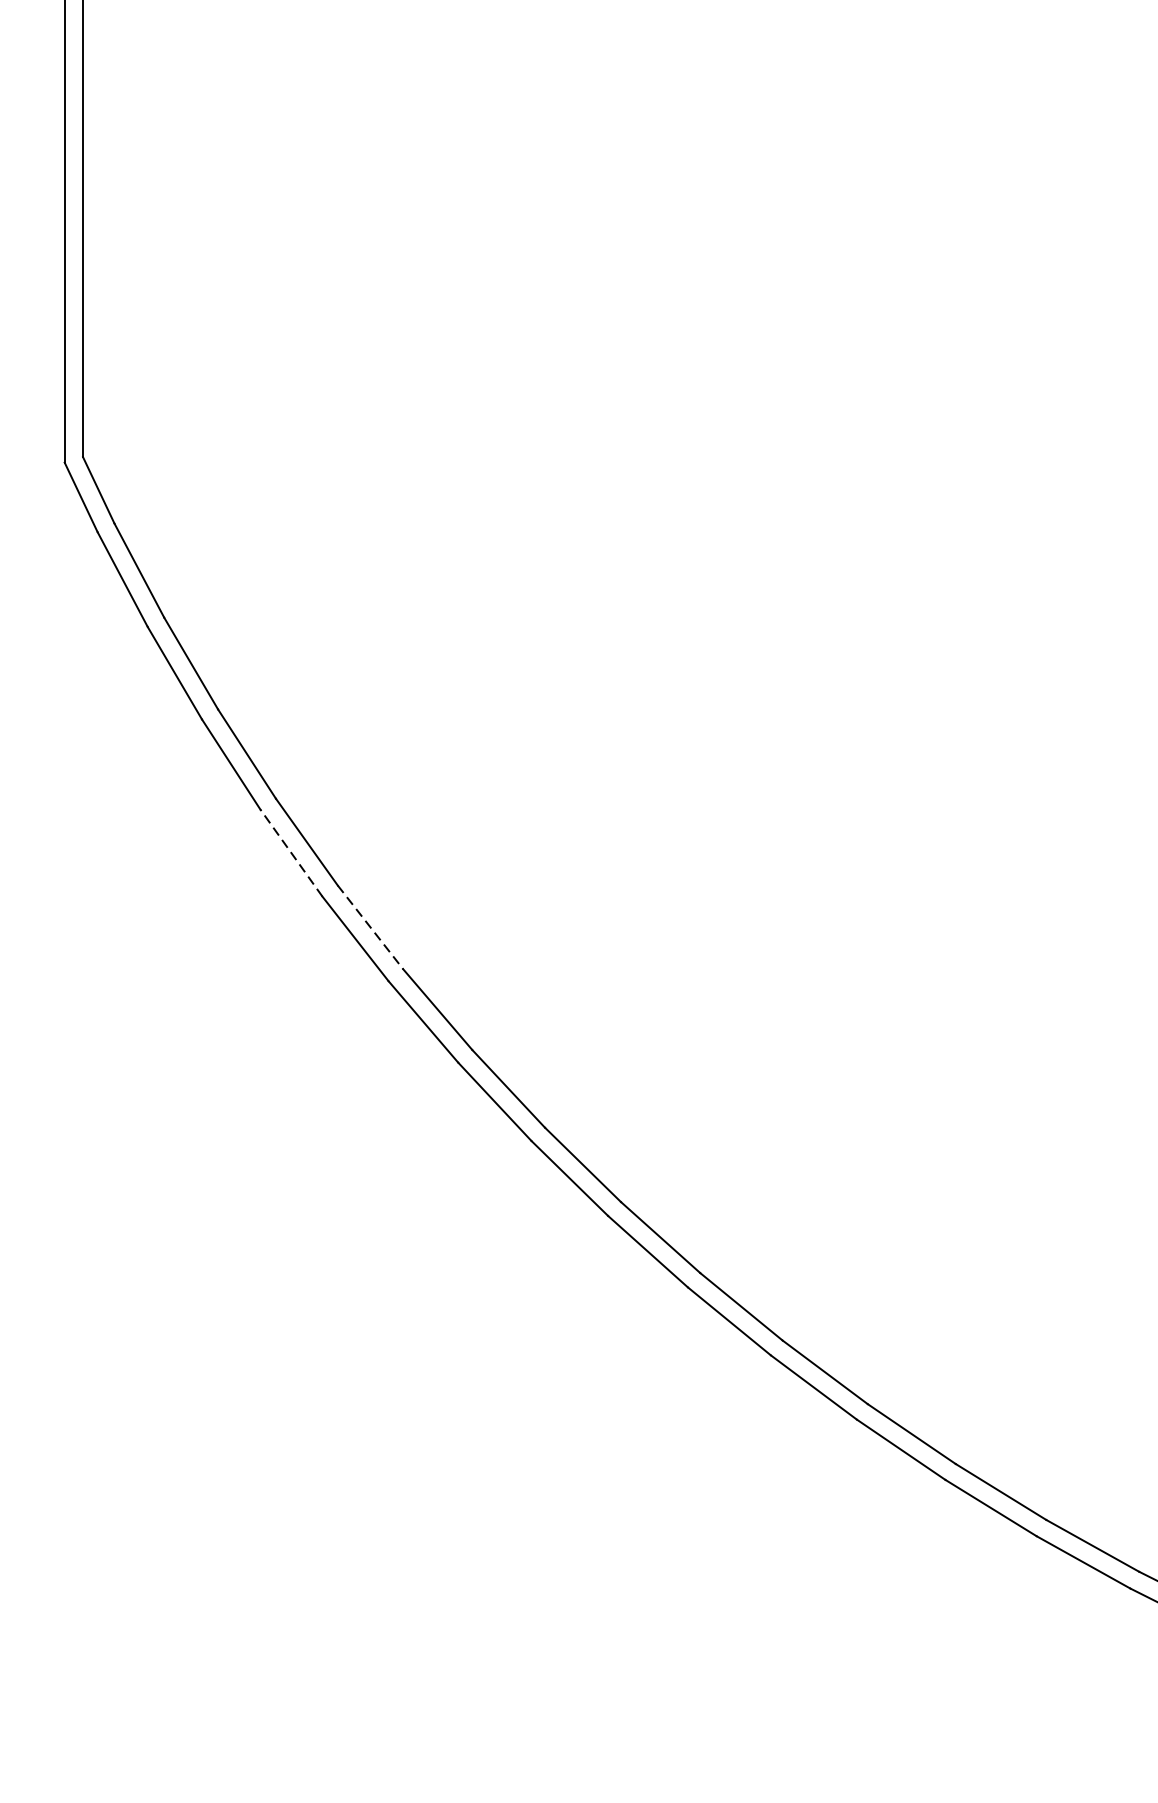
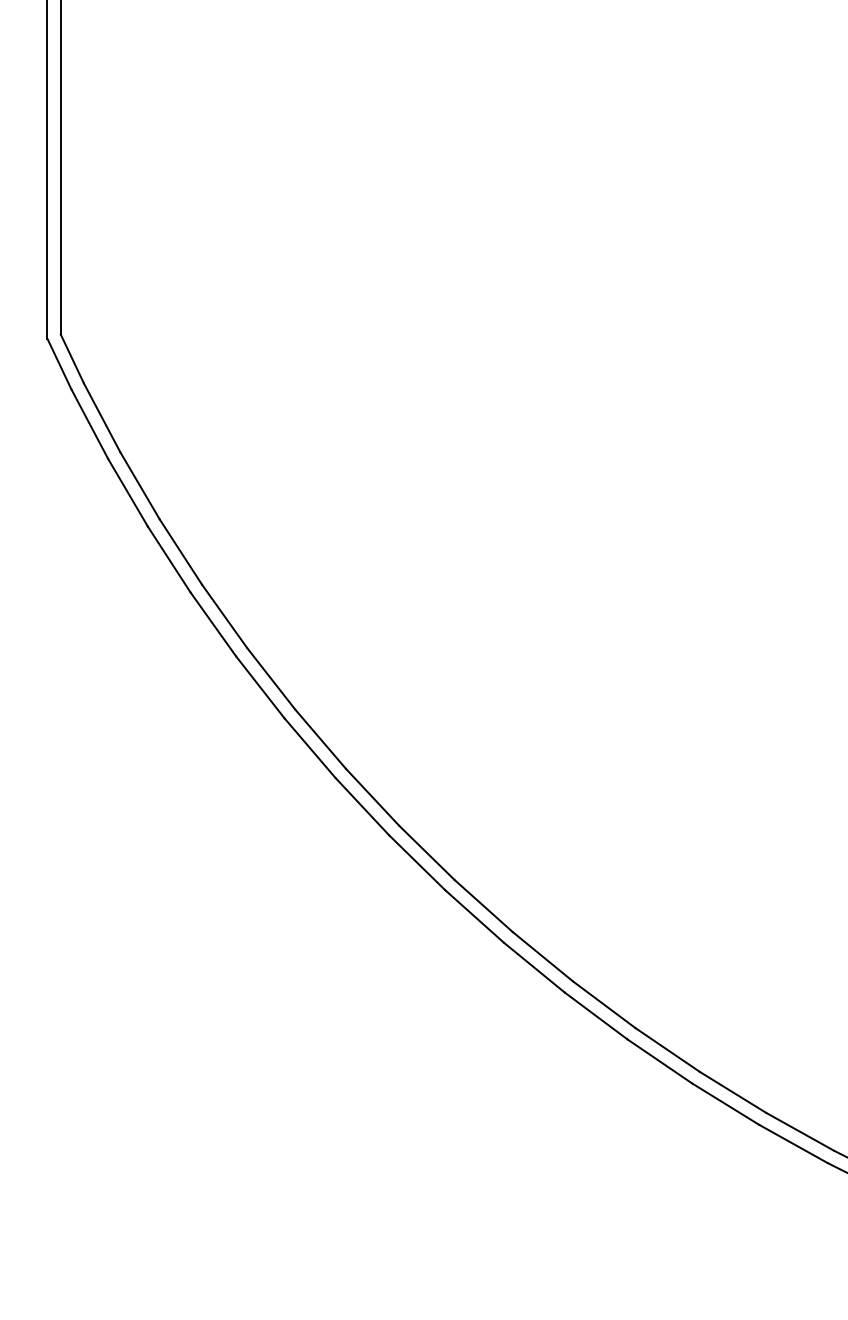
line: (291, 853) -> (213, 624), dashed -> solid
line: (370, 926) -> (271, 678), dashed -> solid

